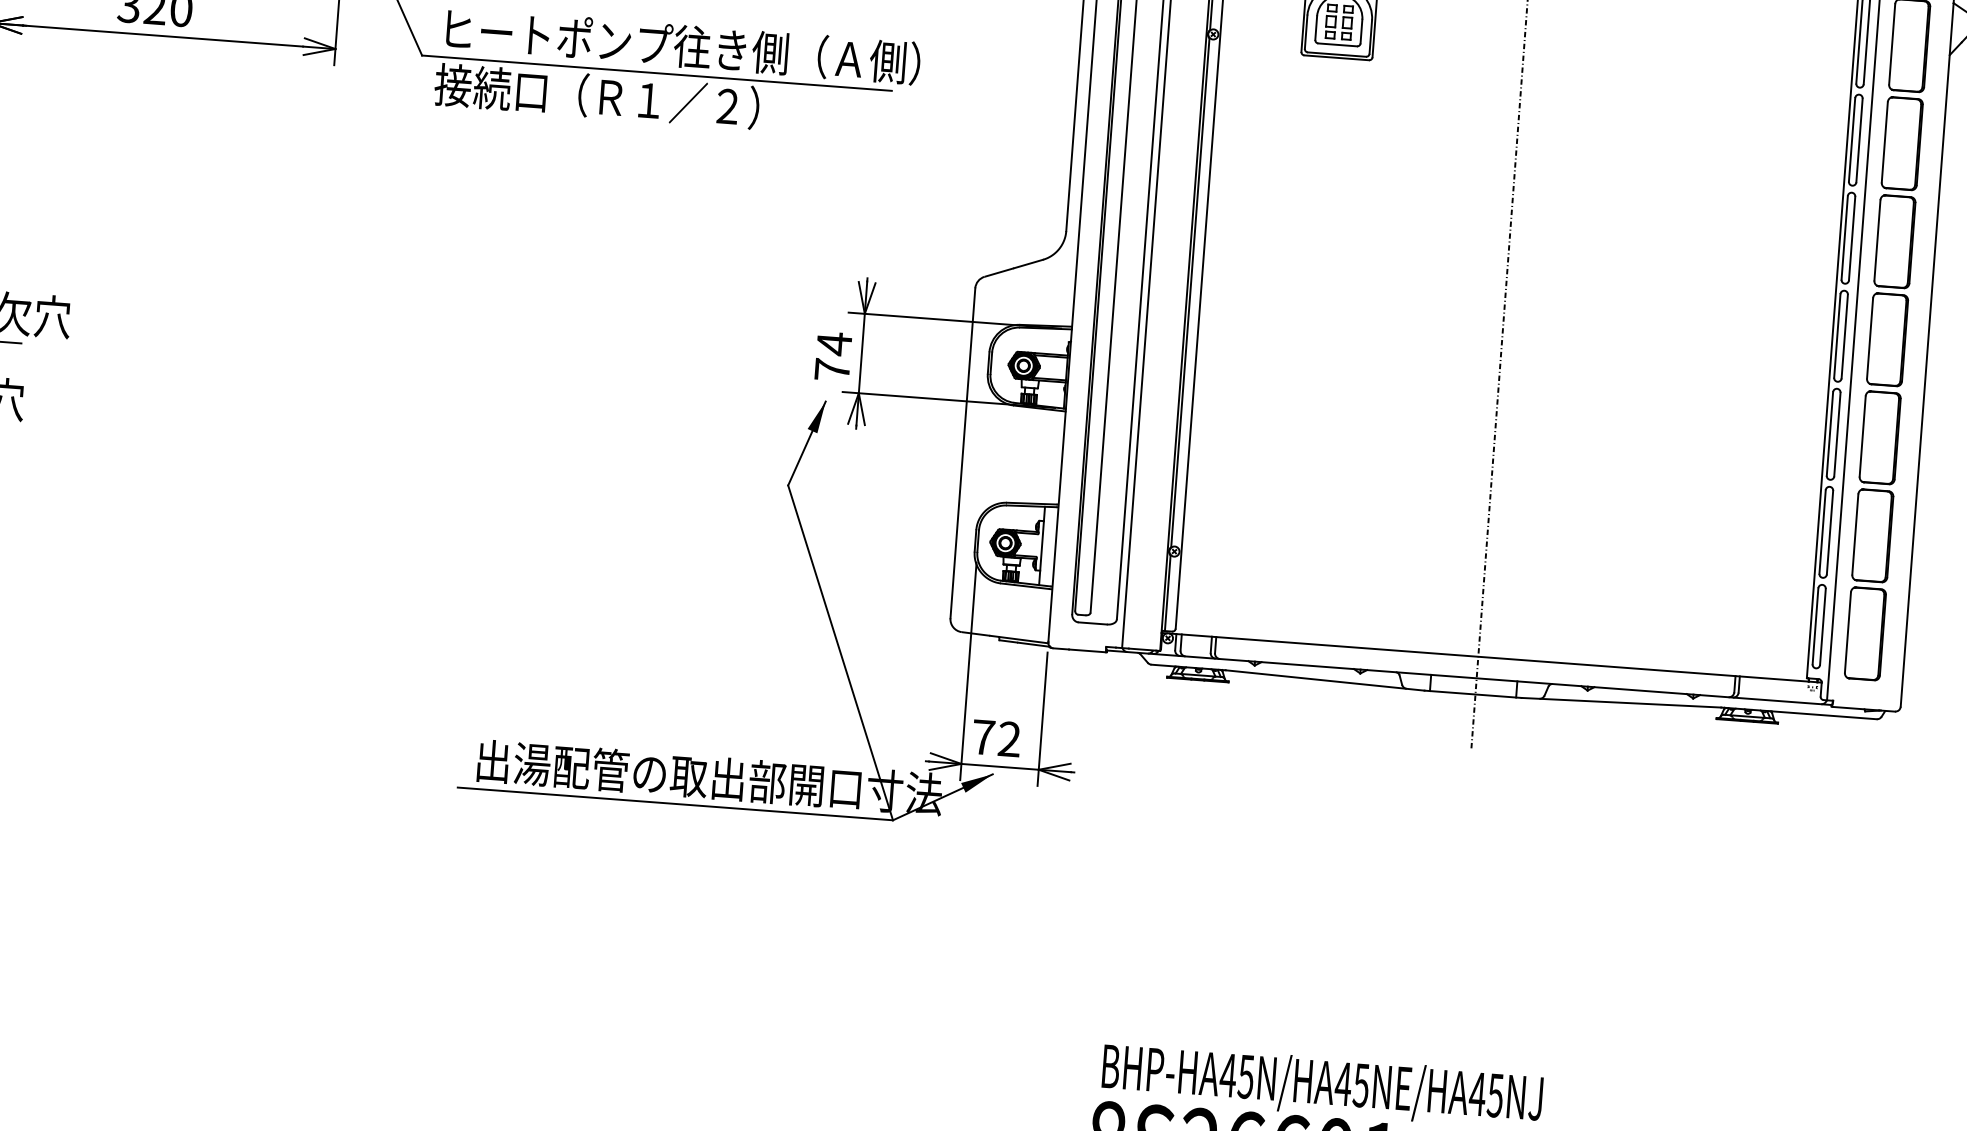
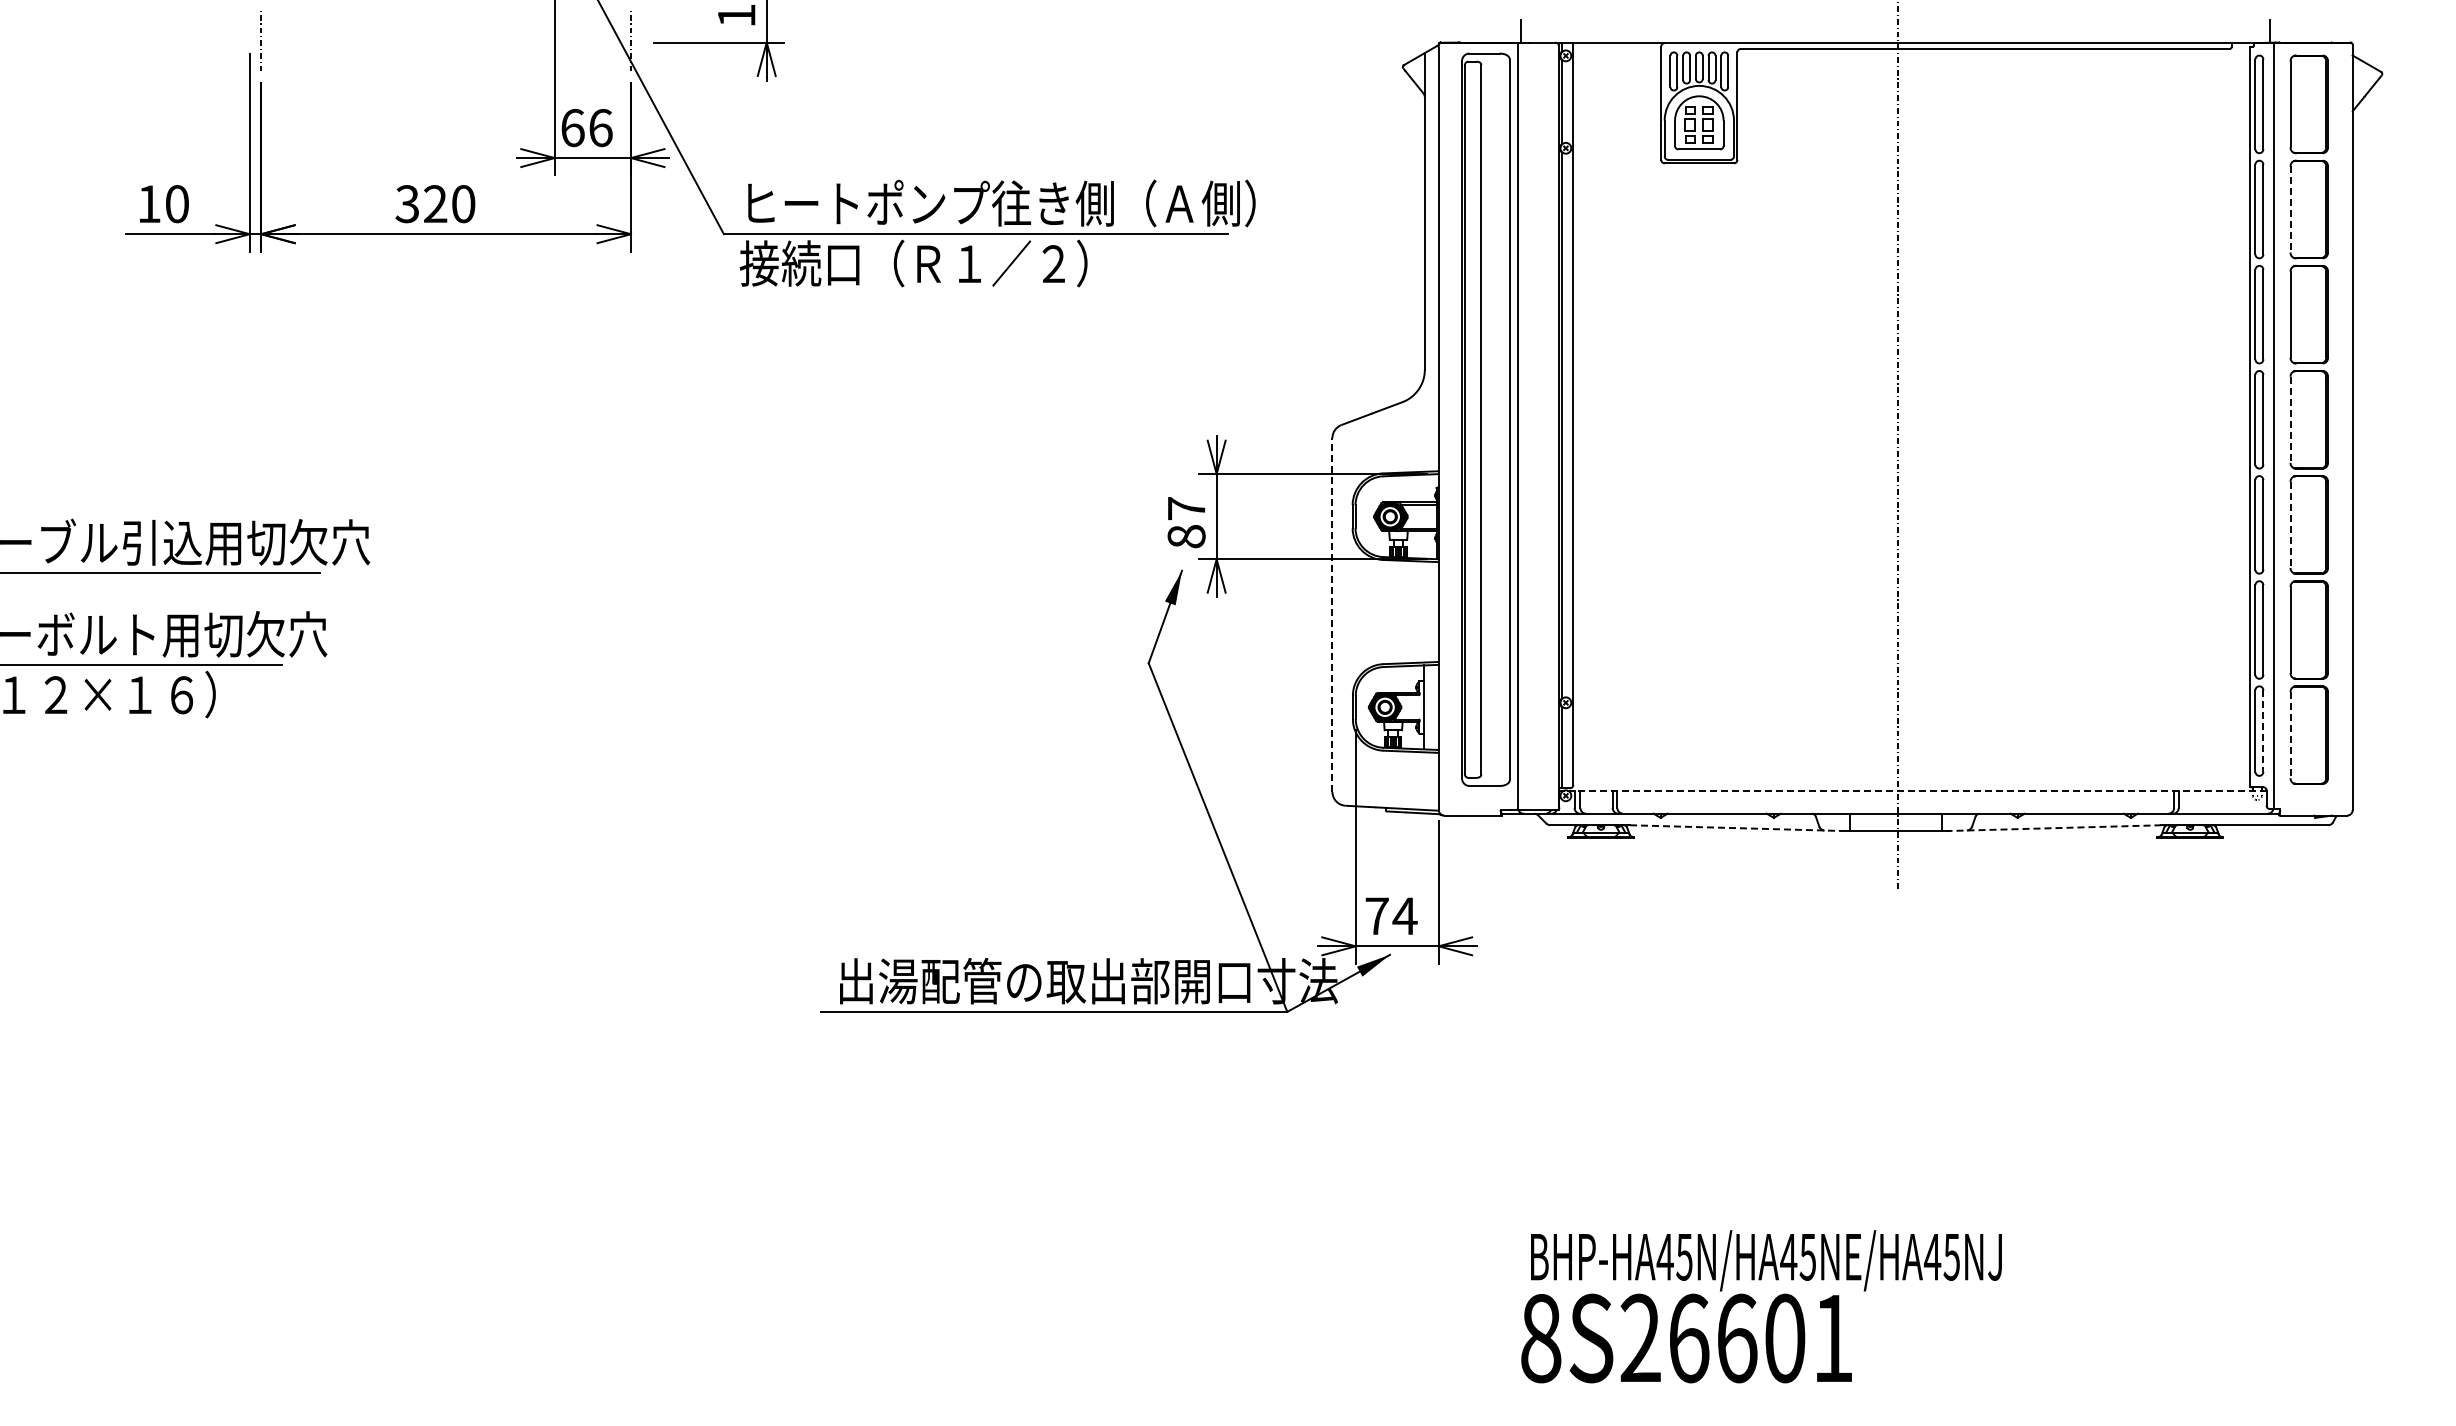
line: (1884, 143) -> (2290, 210), solid -> dashed
line: (1870, 339) -> (2290, 420), solid -> dashed
text: (833, 356) -> (1186, 522), 74 -> 87
line: (1862, 437) -> (2290, 525), solid -> dashed
line: (962, 452) -> (1332, 614), solid -> dashed
line: (1823, 627) -> (2263, 731), solid -> dashed
line: (1847, 632) -> (2290, 735), solid -> dashed
line: (1496, 658) -> (1917, 790), solid -> dashed
line: (1324, 680) -> (1736, 828), solid -> dashed
line: (1621, 703) -> (2054, 828), solid -> dashed
text: (1009, 738) -> (1404, 915), 72 -> 74

